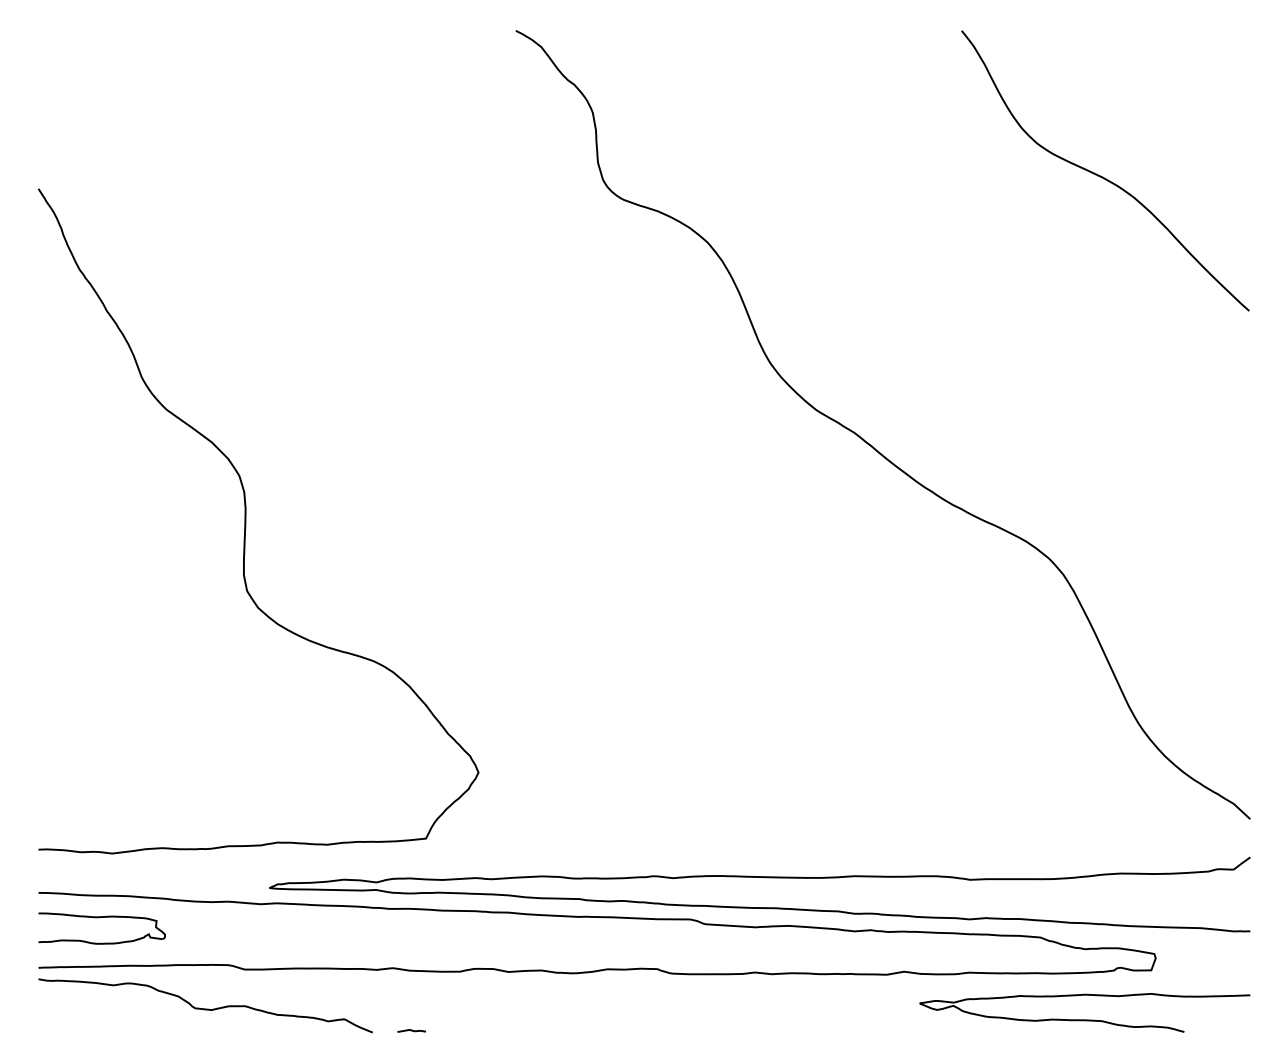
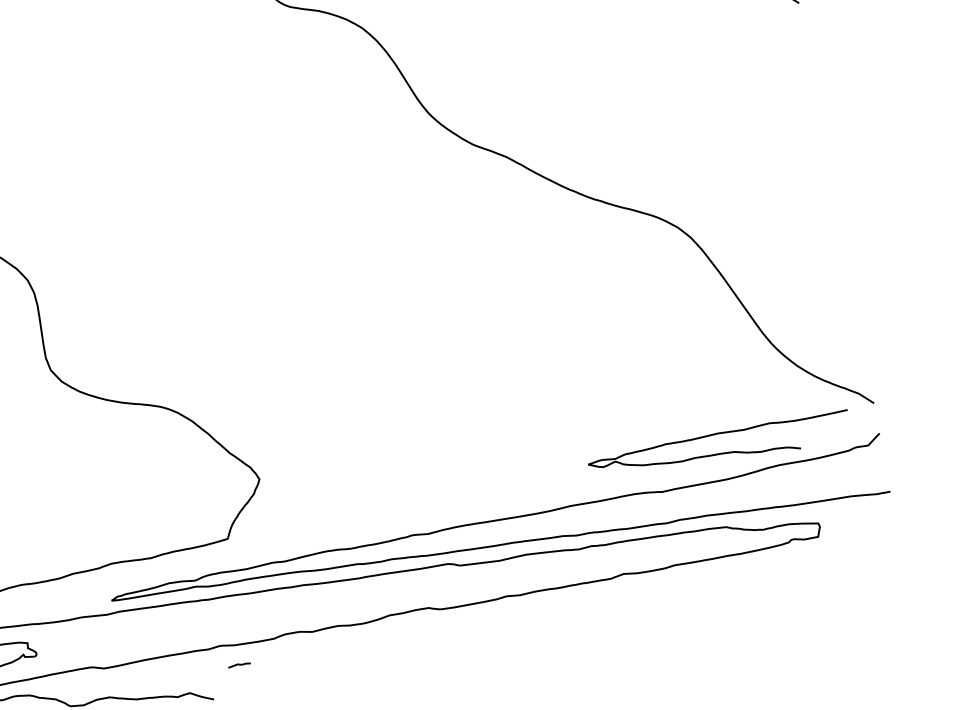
curve: (1084, 1019) -> (720, 453), moved
line: (411, 1030) -> (239, 664), moved

